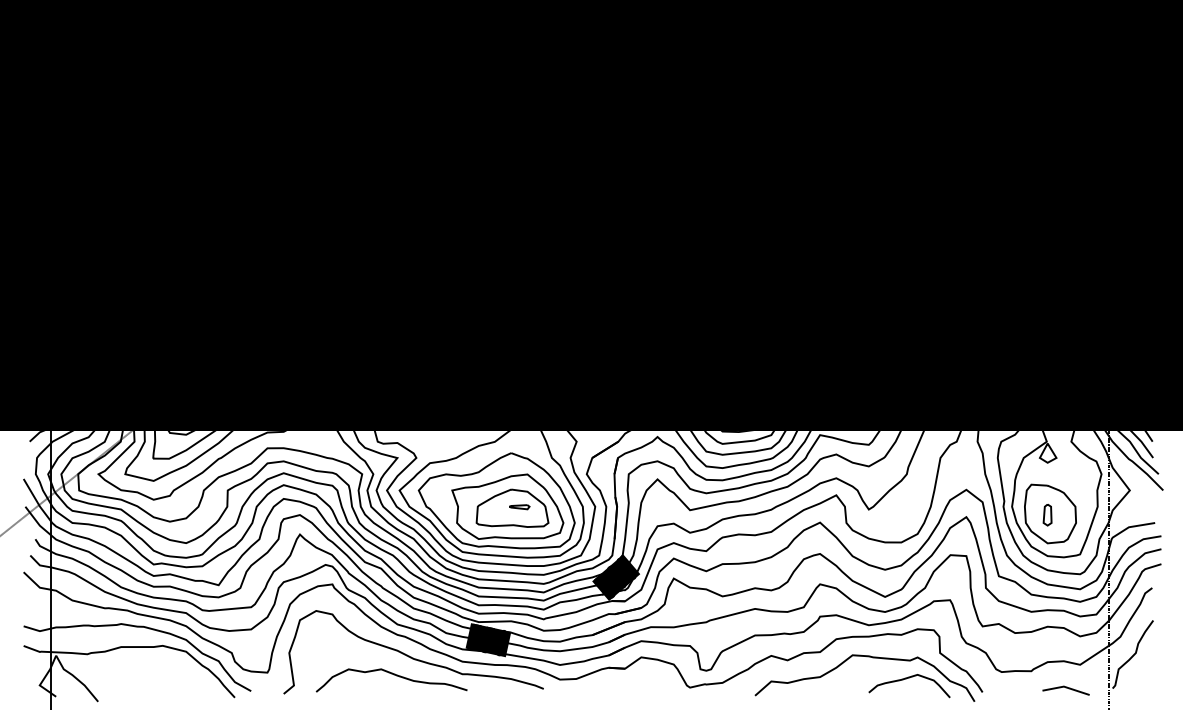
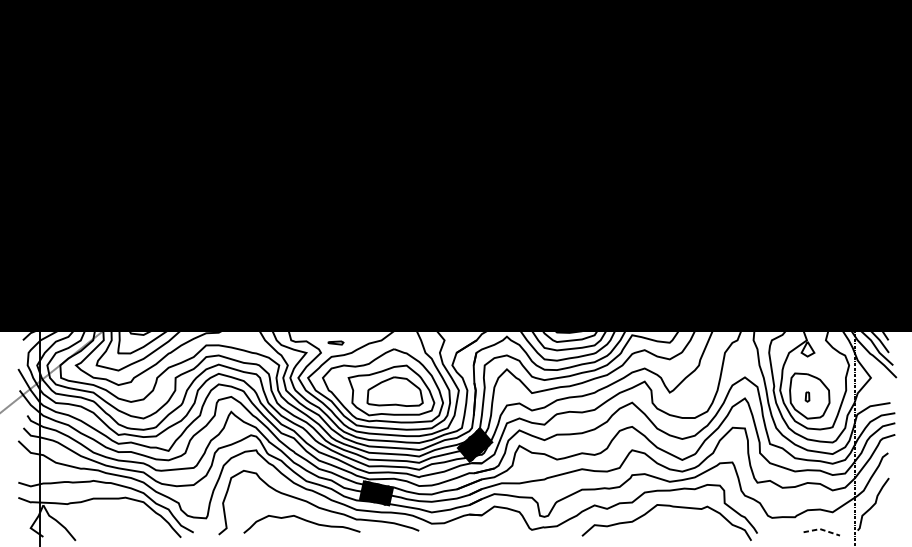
part: (519, 507) -> (335, 343), moved
part: (1047, 514) -> (807, 396), size x0.6
curve: (906, 679) -> (698, 523), removed
line: (1066, 687) -> (822, 529), solid -> dashed

